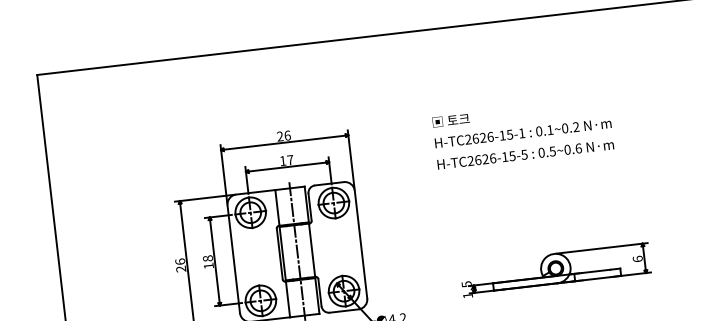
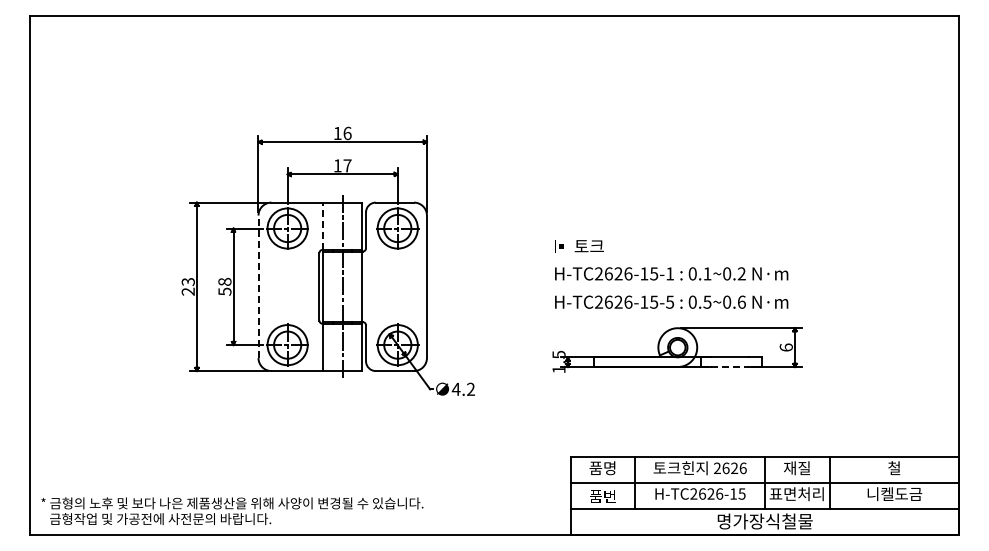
text: (523, 133) -> (671, 274), moved
text: (279, 135) -> (337, 132), 26 -> 16
line: (277, 208) -> (323, 226), solid -> dashed
line: (233, 259) -> (258, 286), solid -> dashed
text: (179, 261) -> (187, 281), 26 -> 23
text: (208, 265) -> (224, 291), 18 -> 58
line: (597, 279) -> (730, 367), solid -> dashed

